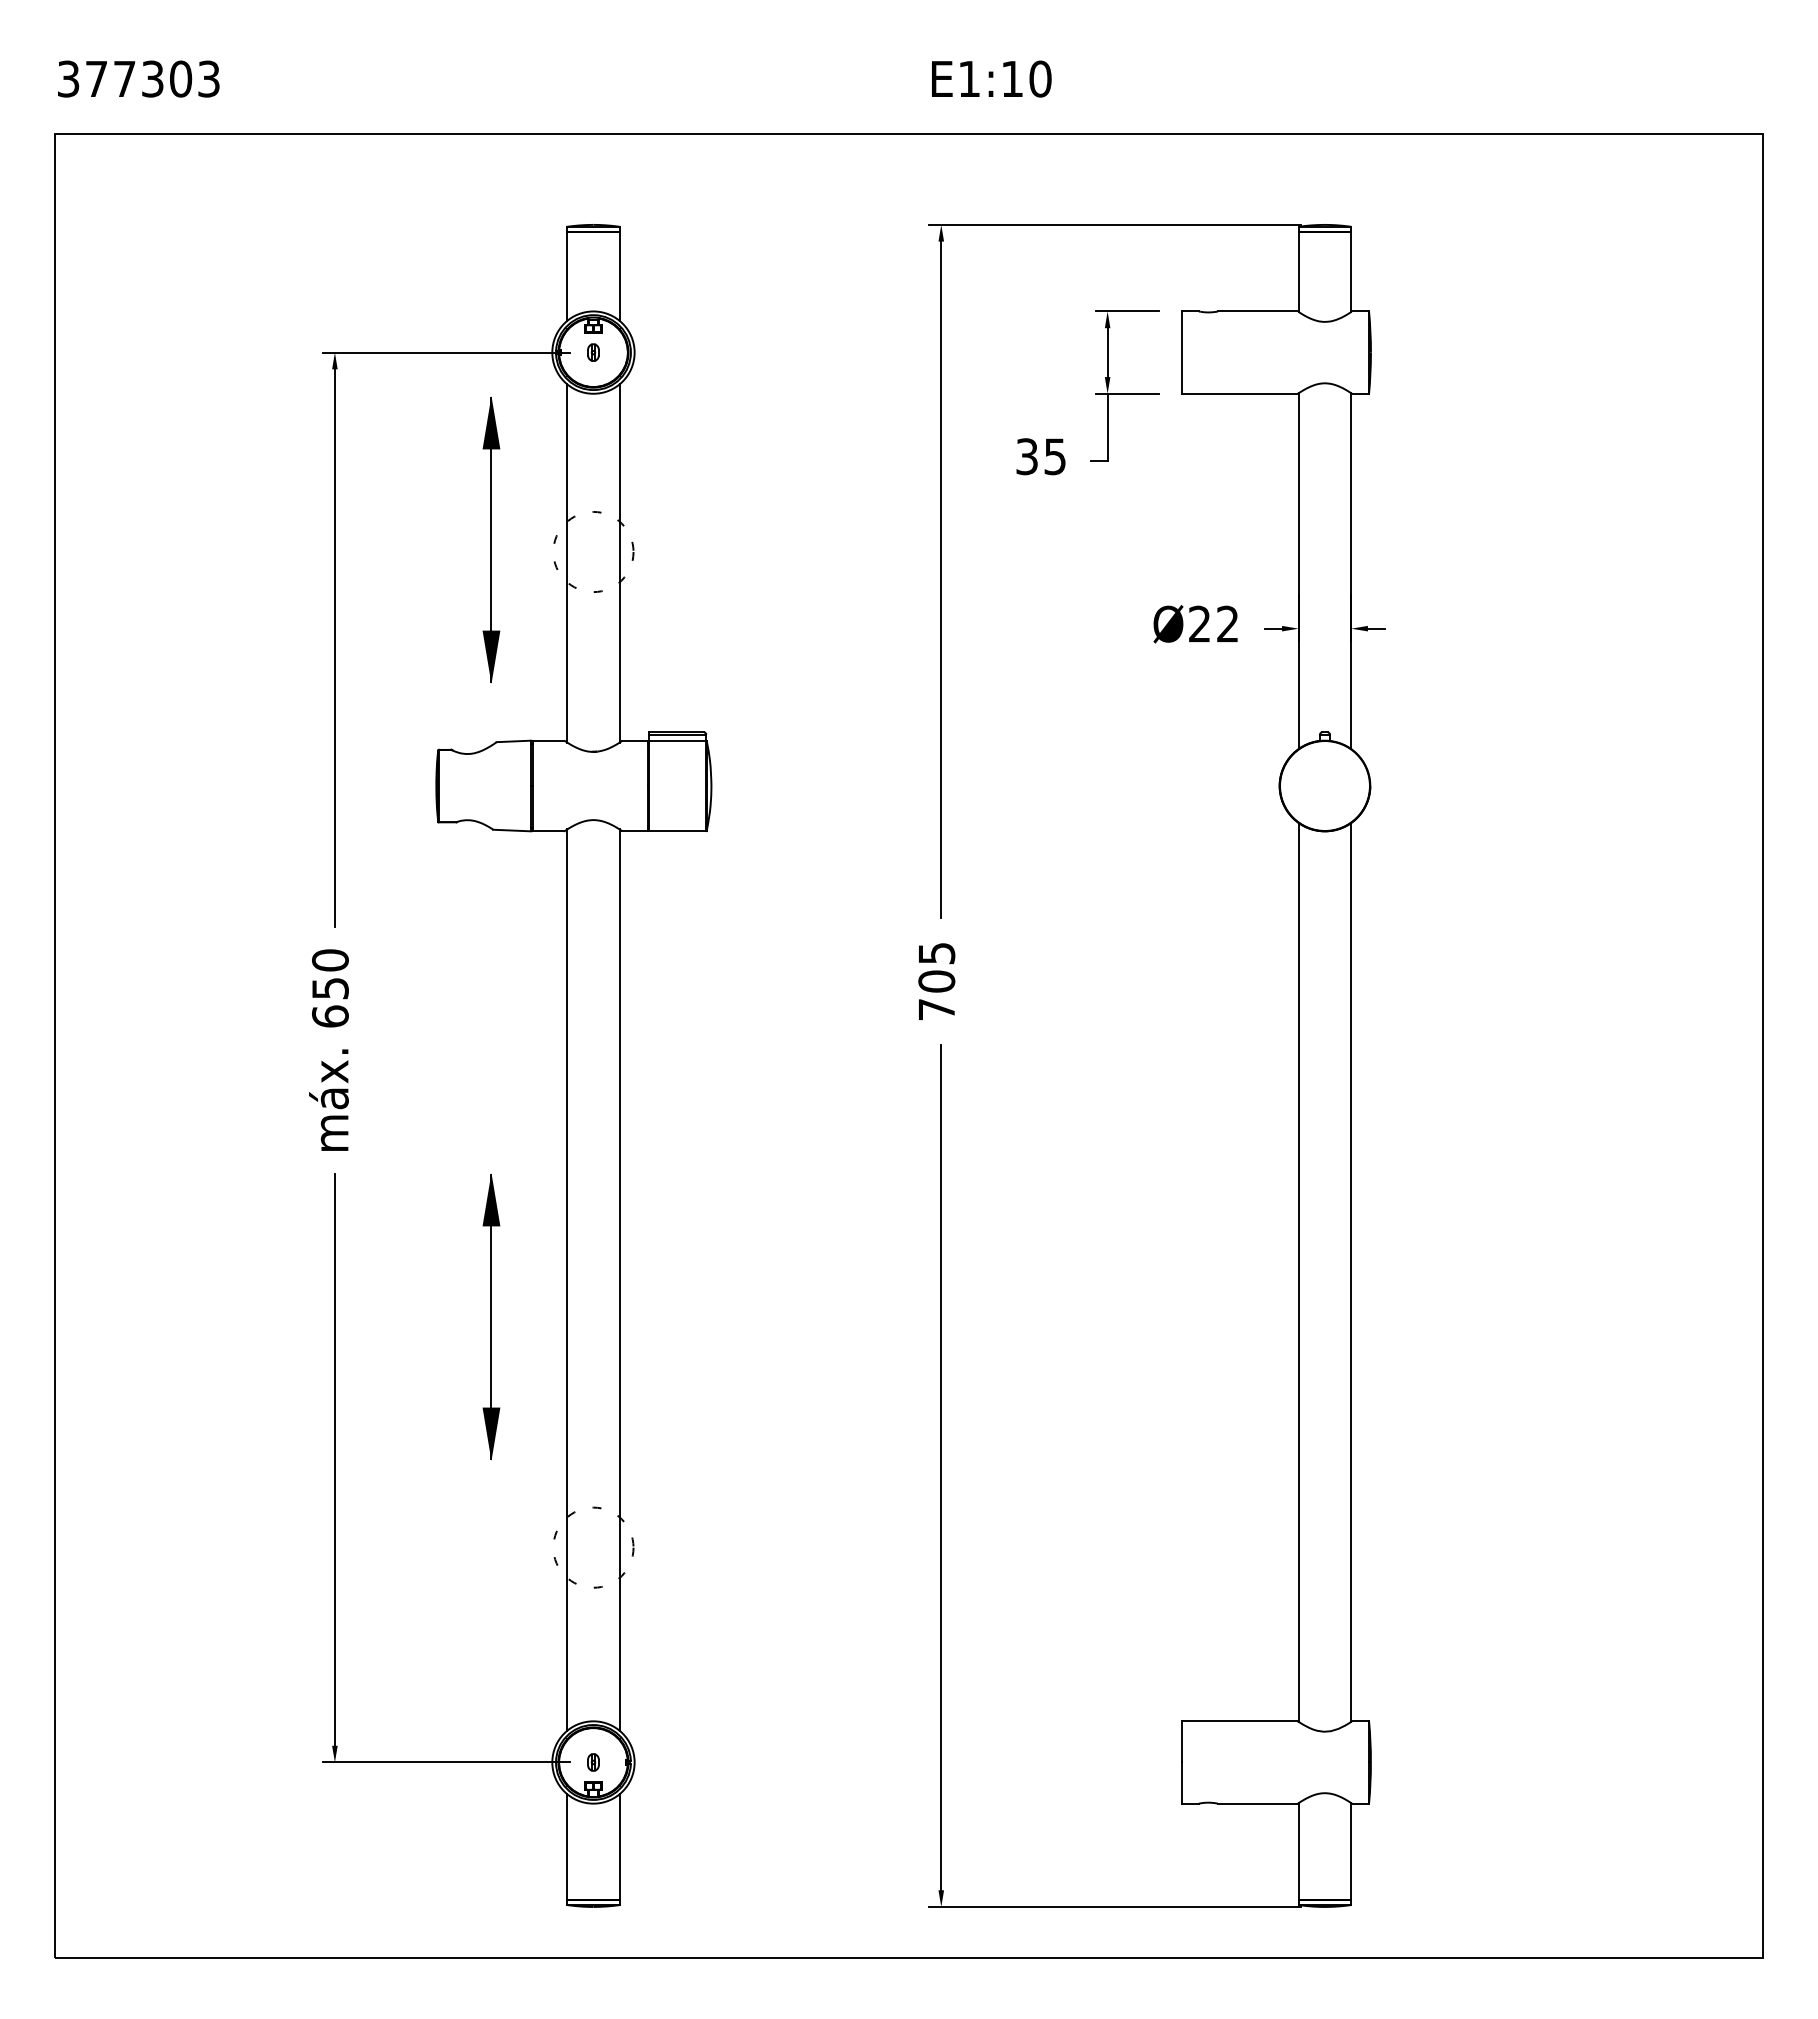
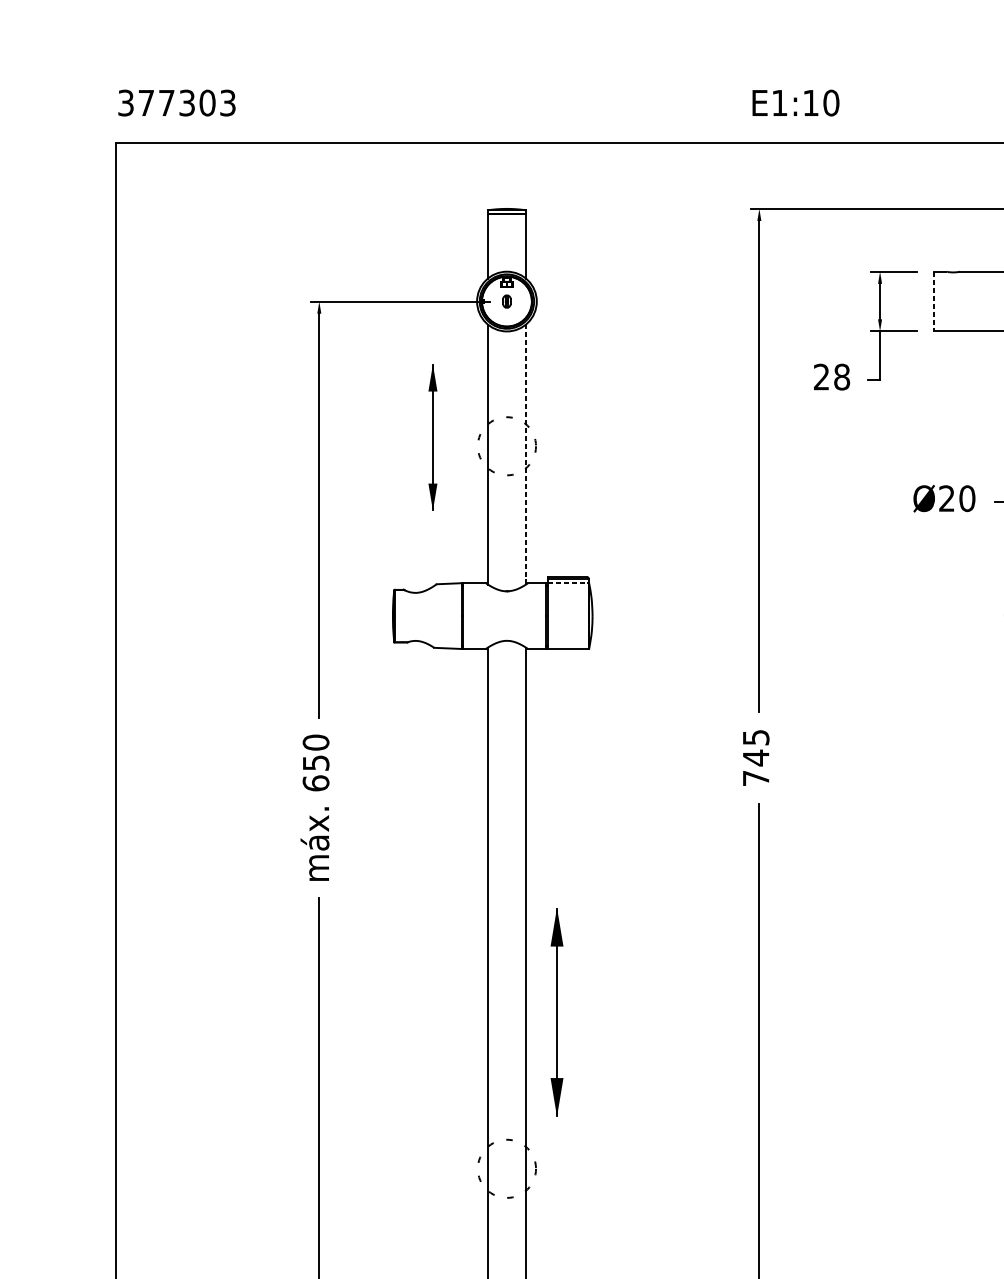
line: (1182, 353) -> (934, 302), solid -> dashed
text: (1041, 456) -> (832, 376), 35 -> 28
part: (491, 539) -> (432, 437), size x0.7
line: (619, 562) -> (525, 453), solid -> dashed
text: (1228, 623) -> (967, 498), Ø22 -> Ø20
line: (678, 740) -> (568, 583), solid -> dashed
text: (936, 981) -> (755, 757), 705 -> 745
part: (491, 1316) -> (557, 1011), moved

